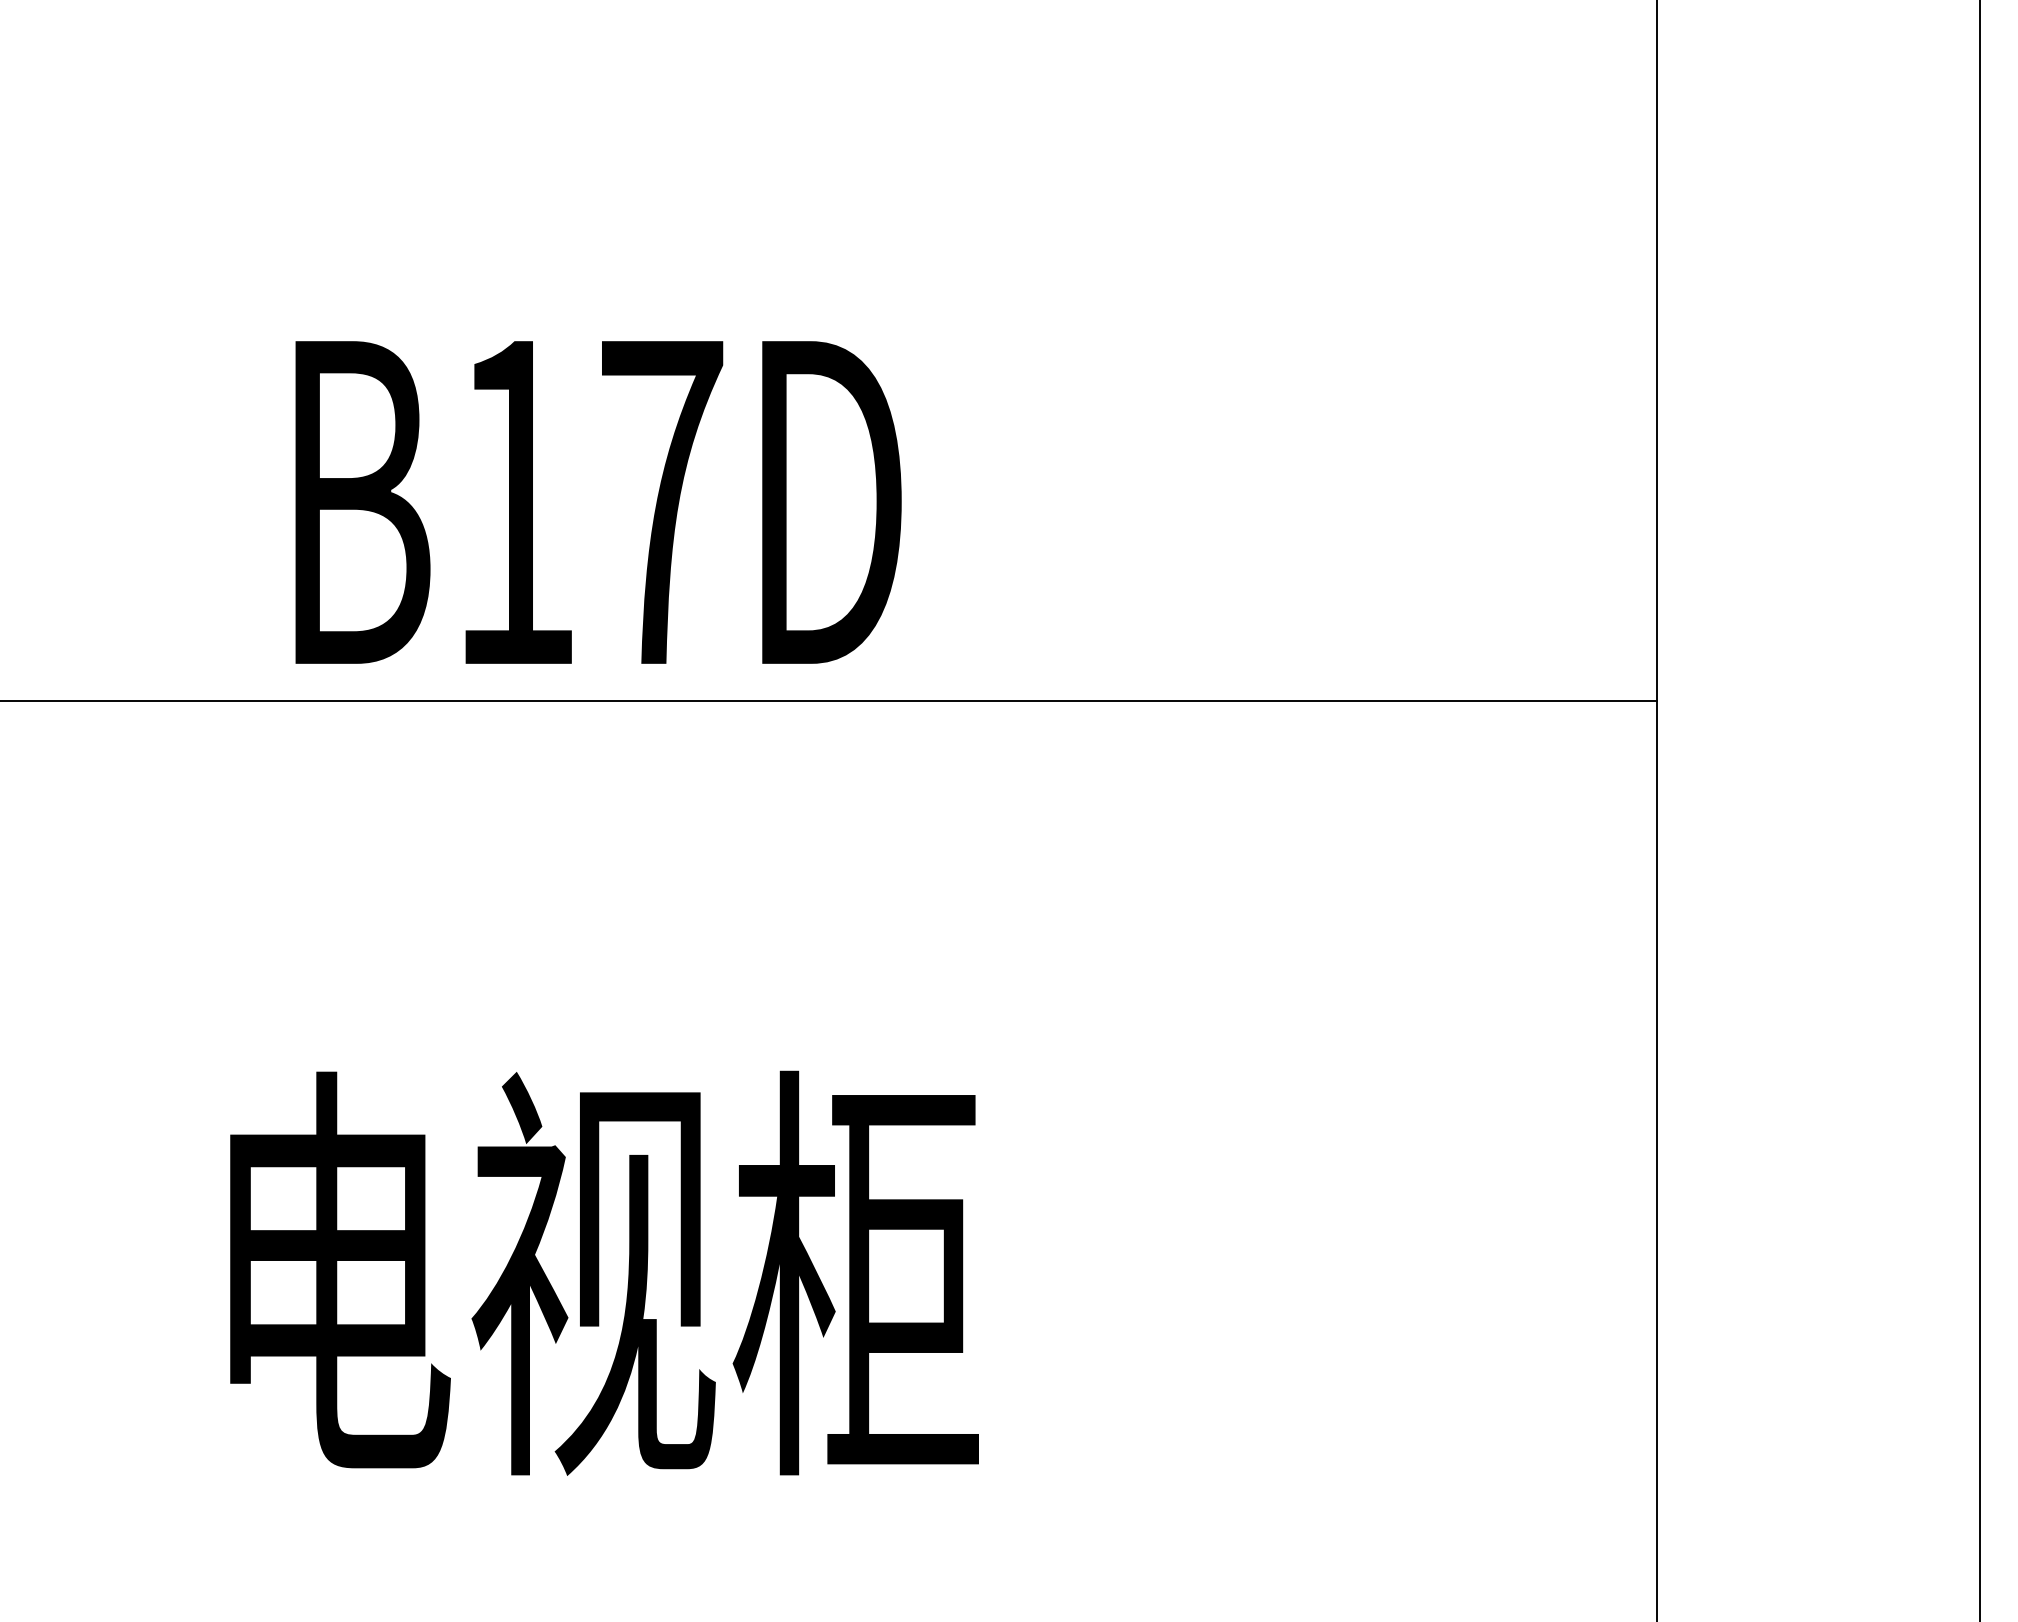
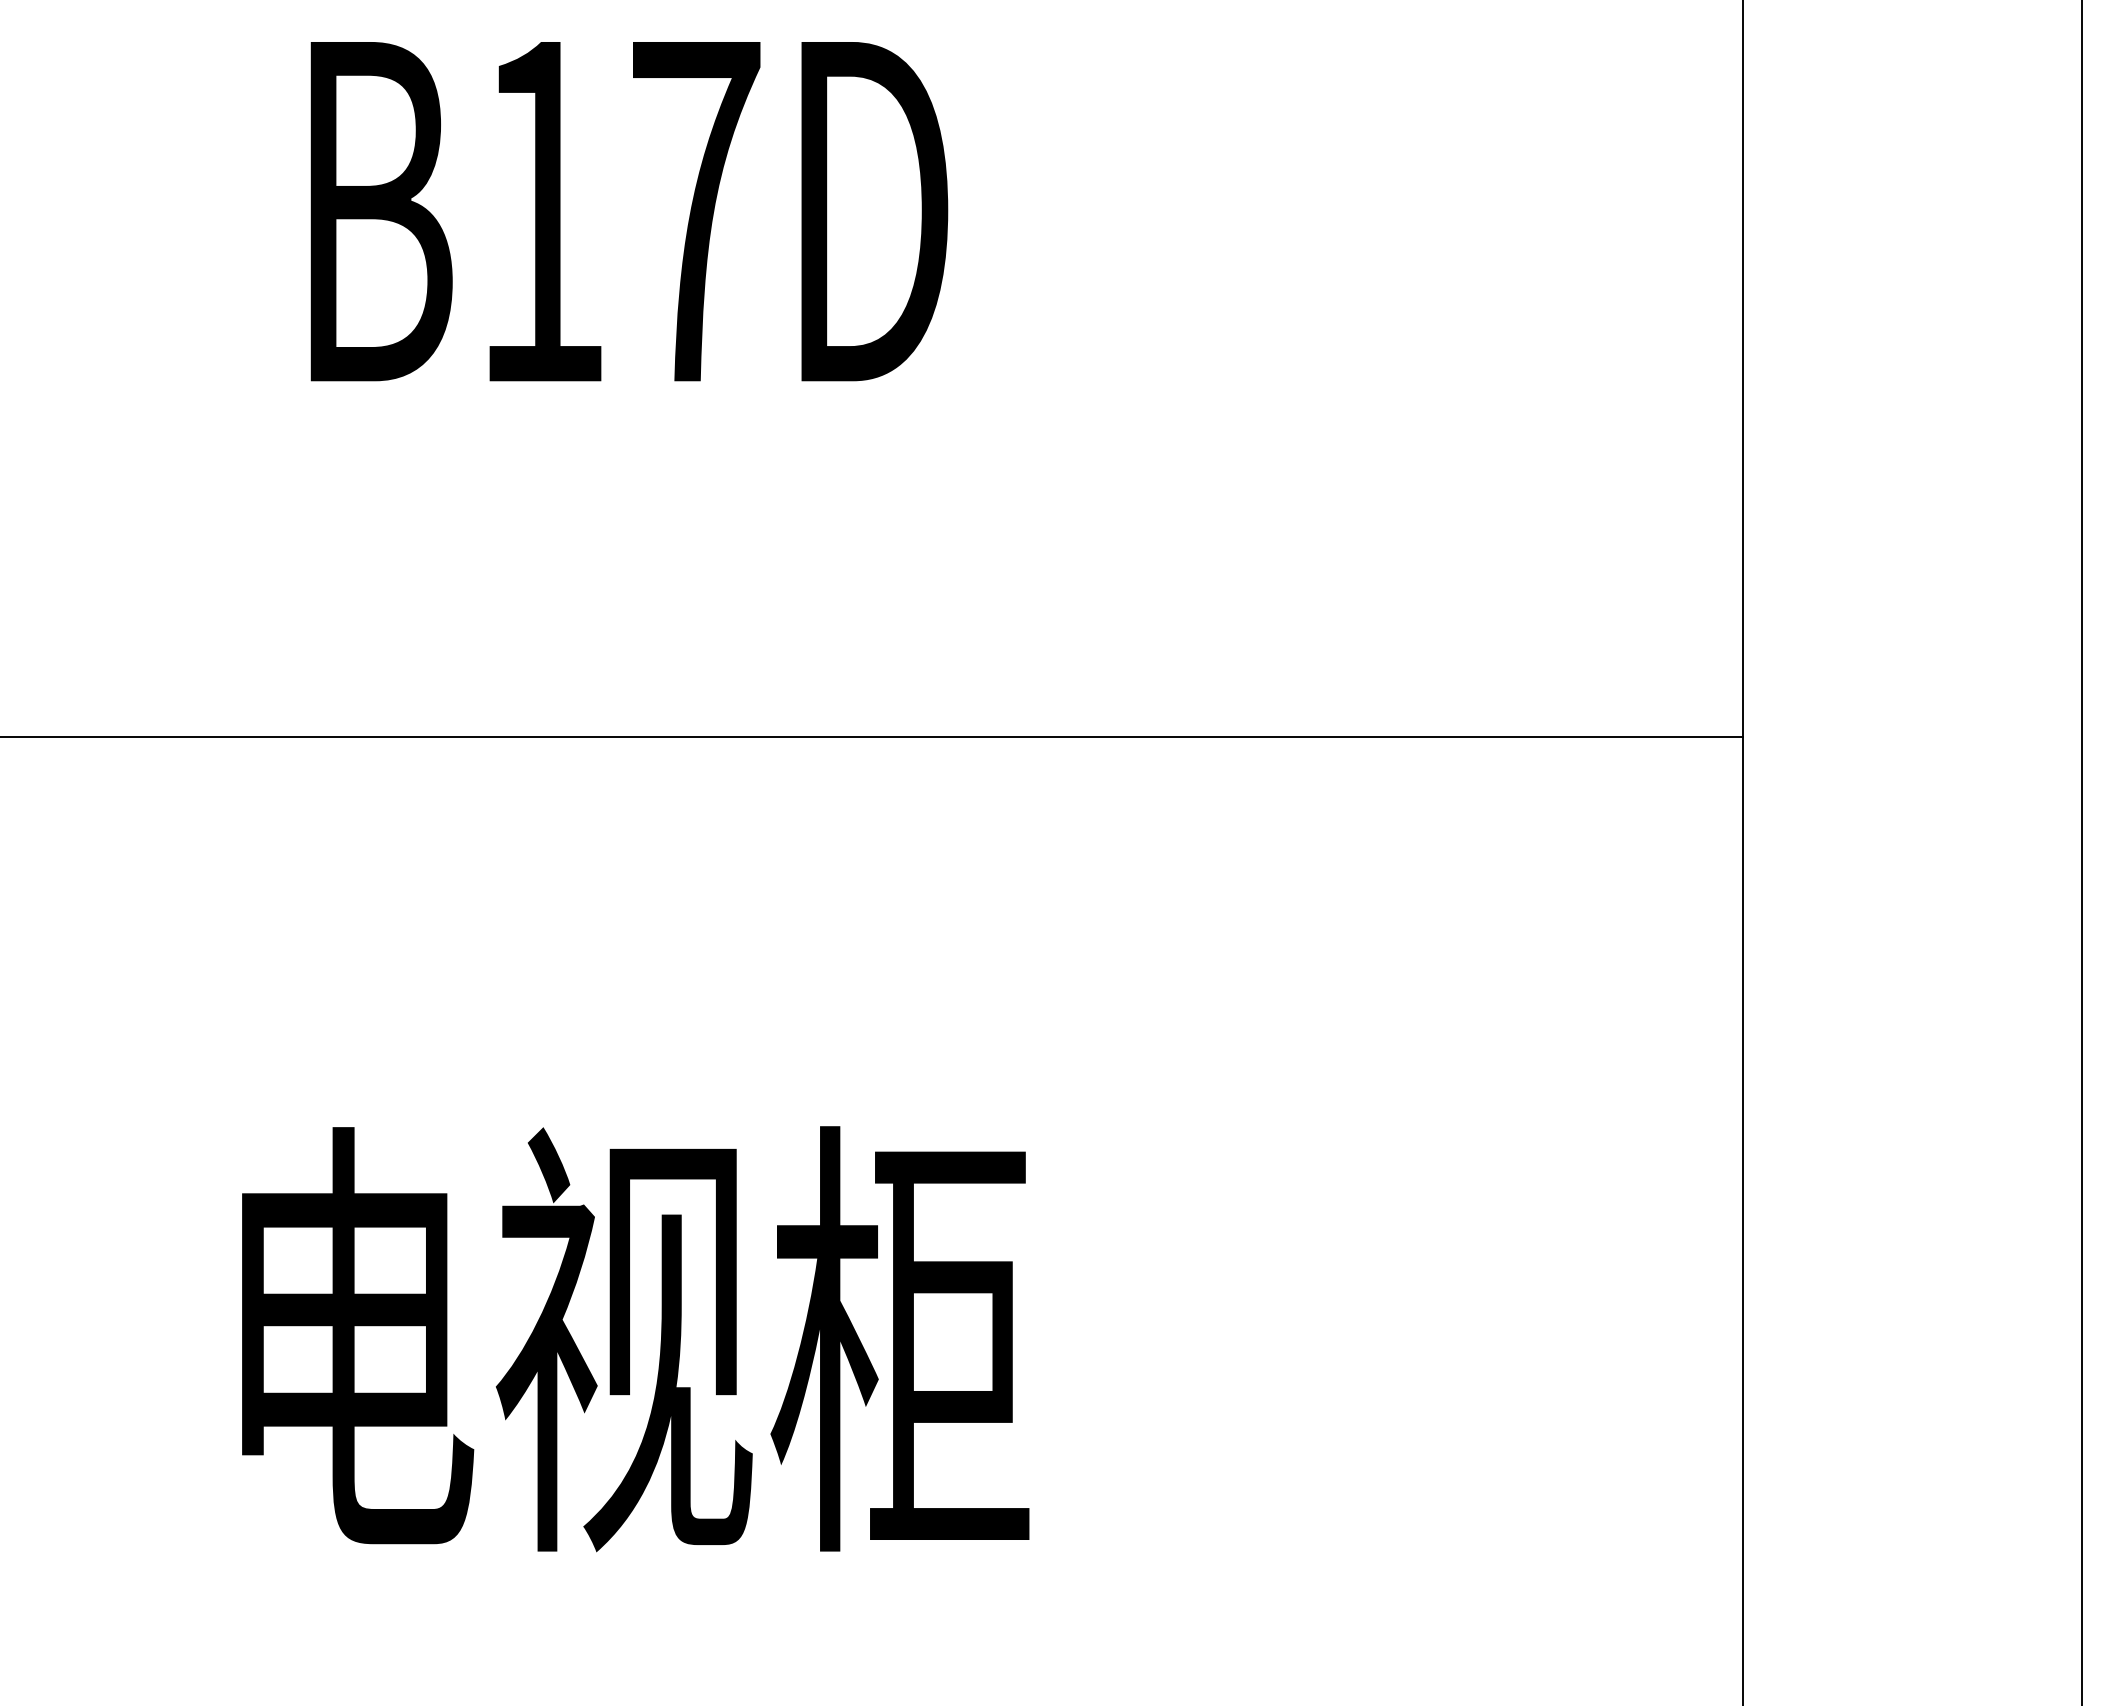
text: (598, 502) -> (629, 211), moved

